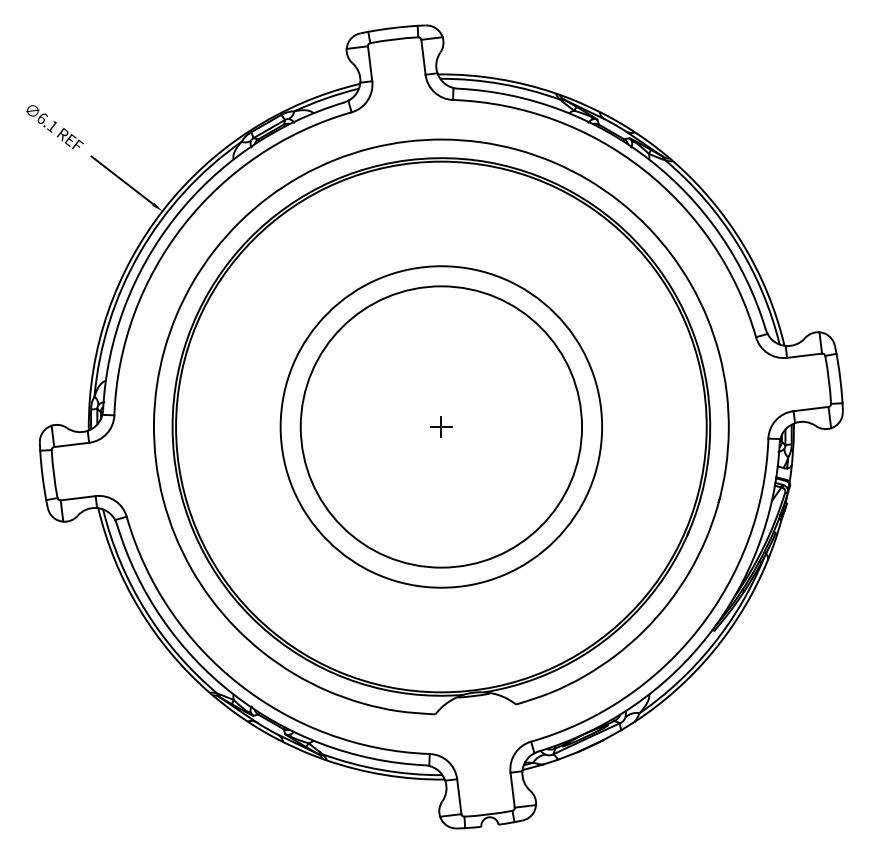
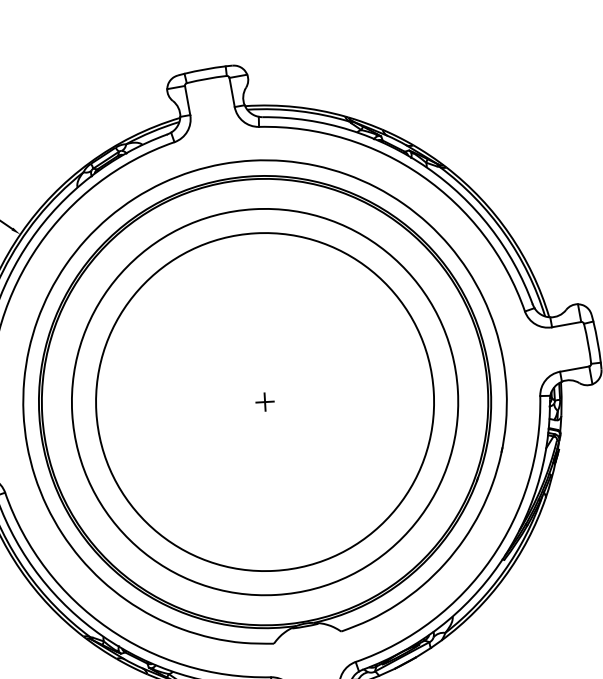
circle: (441, 426) -> (265, 401), size x1.43
circle: (441, 426) -> (265, 401), size x1.43

